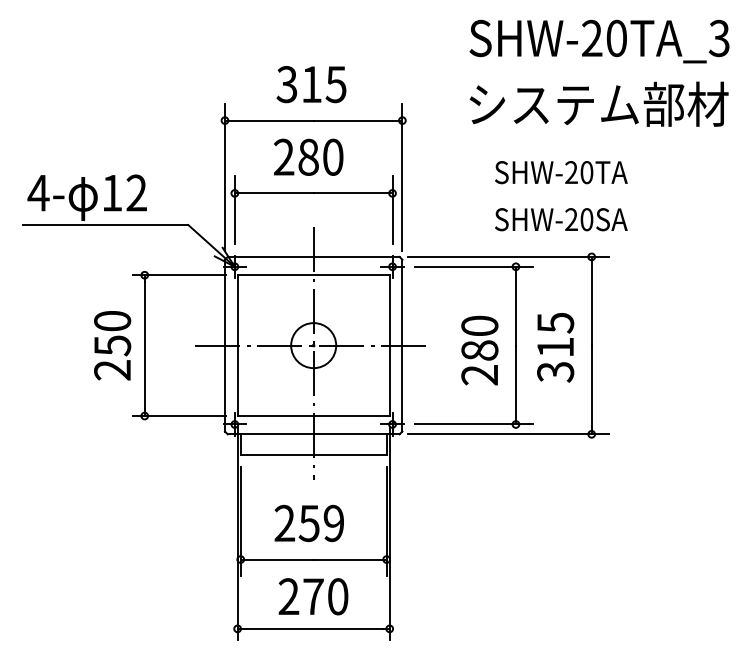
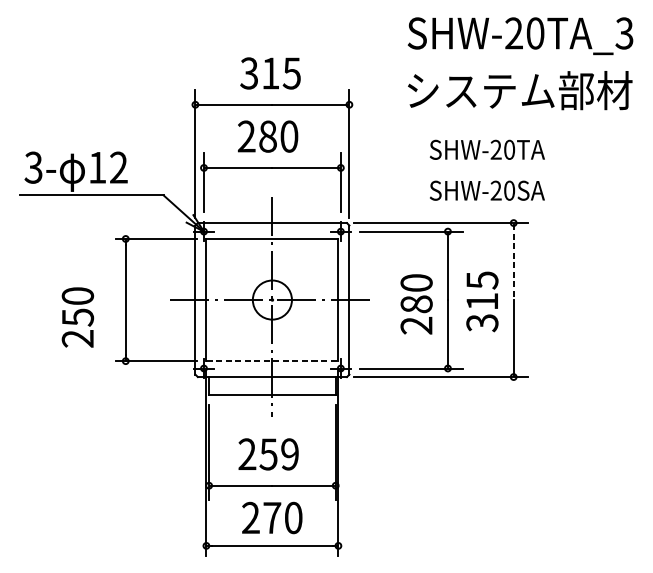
text: (38, 192) -> (33, 167), 4- -> 3-
line: (591, 301) -> (513, 261), solid -> dashed
text: (112, 345) -> (77, 317), moved
line: (314, 416) -> (273, 361), solid -> dashed

